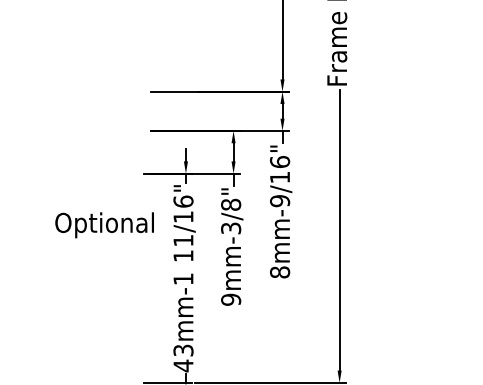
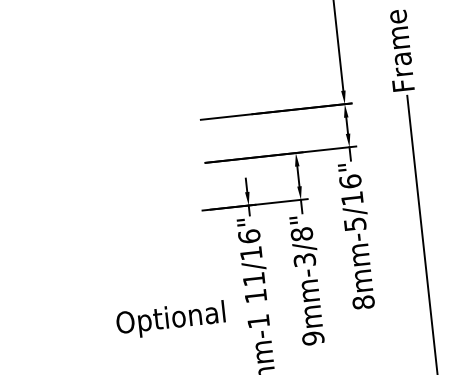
text: (279, 201) -> (354, 224), 8mm-9/16" -> 8mm-5/16"
text: (104, 225) -> (170, 320), moved

